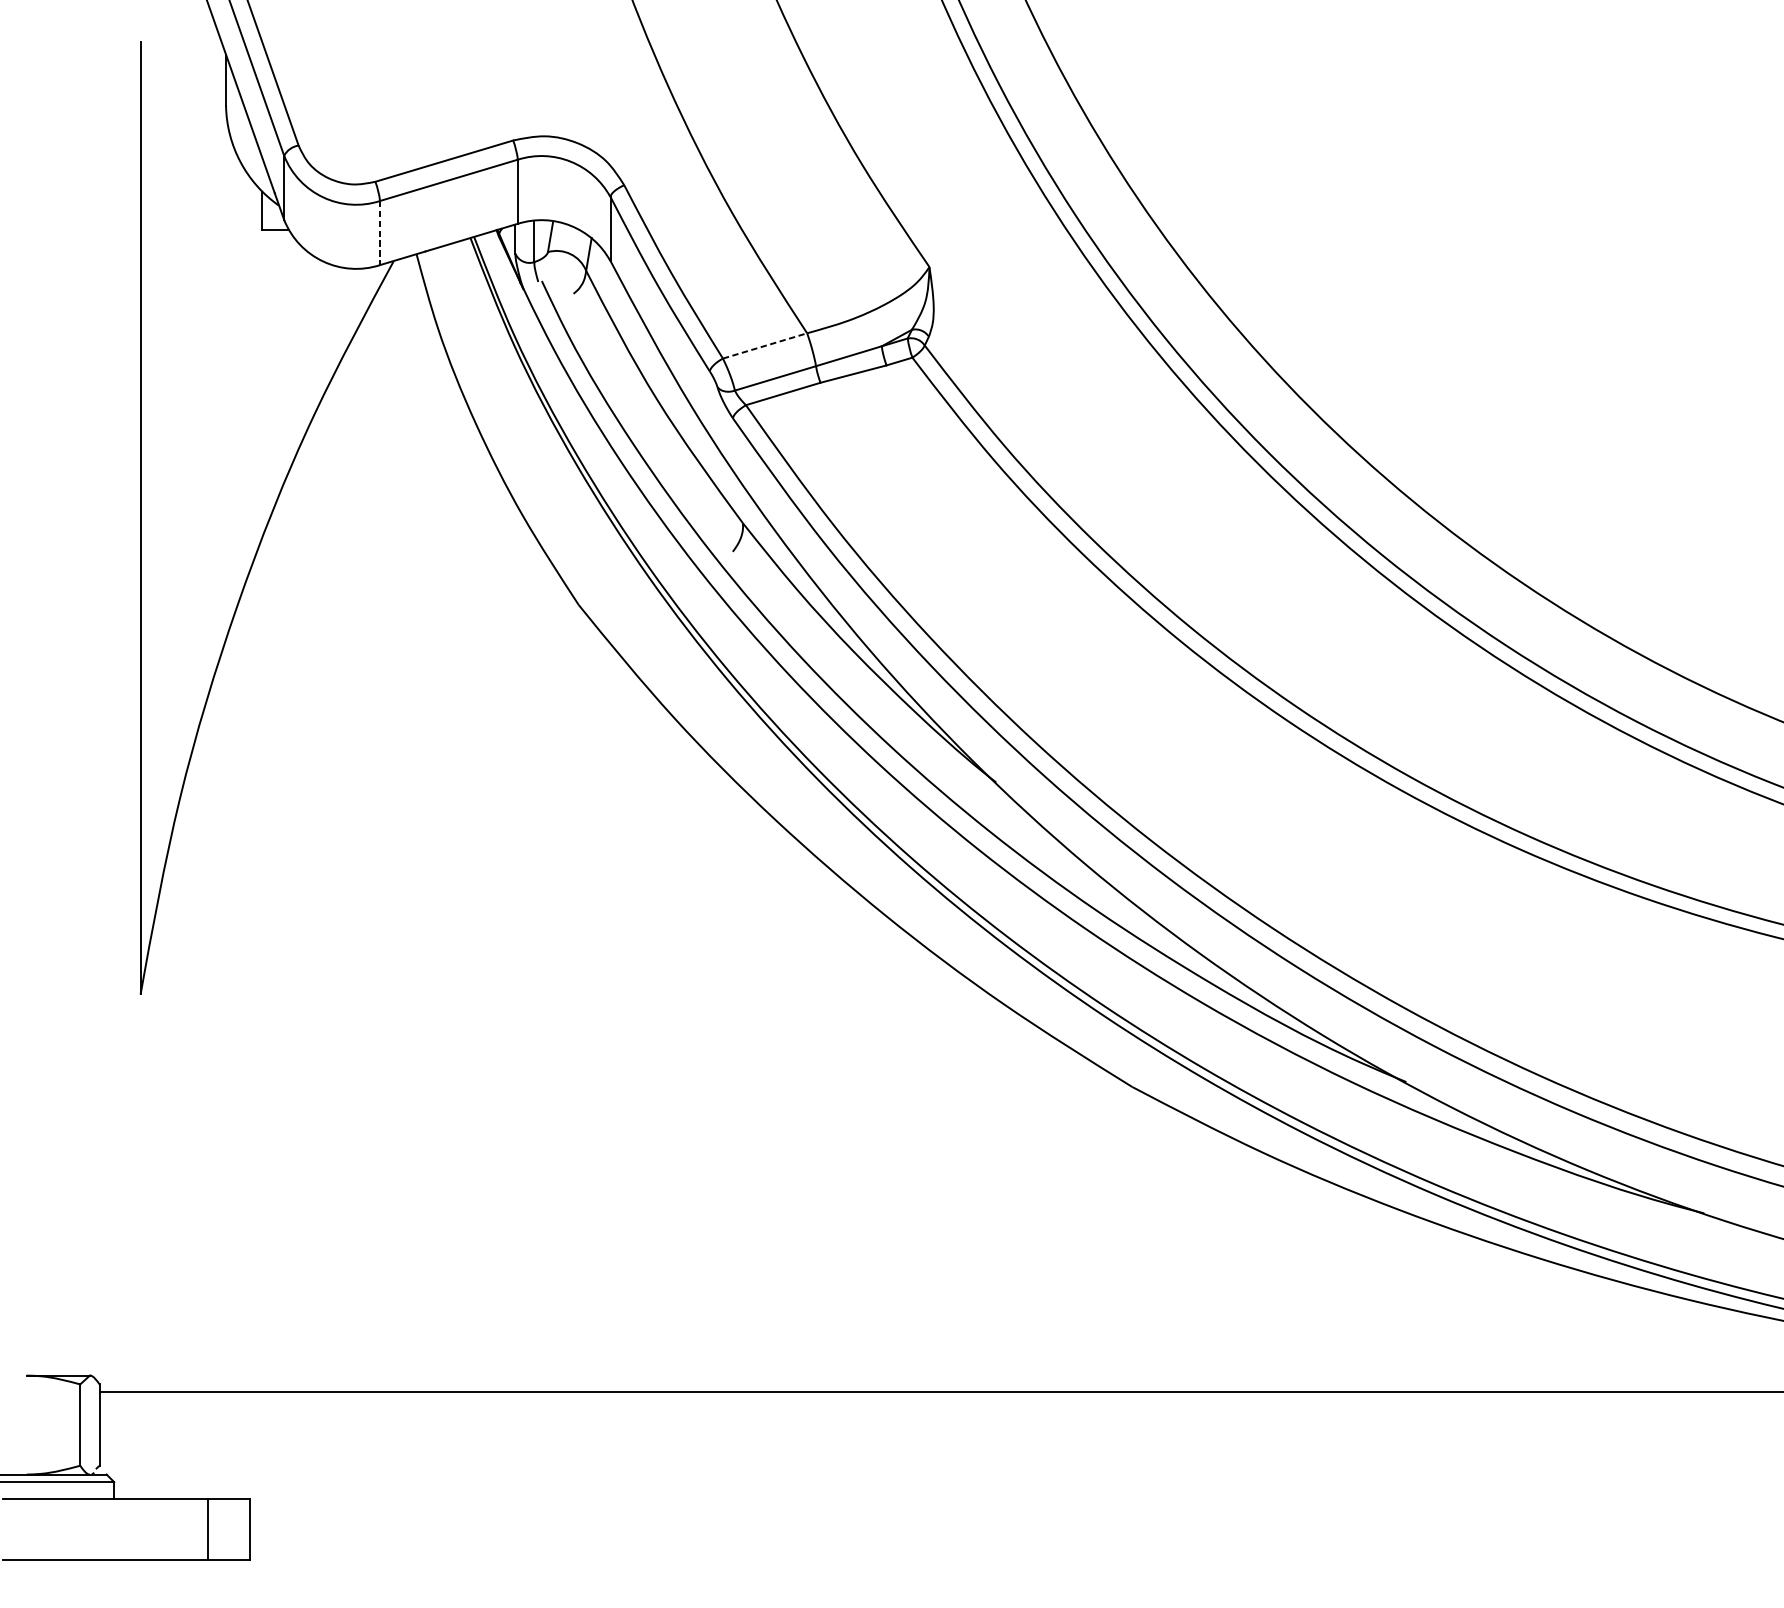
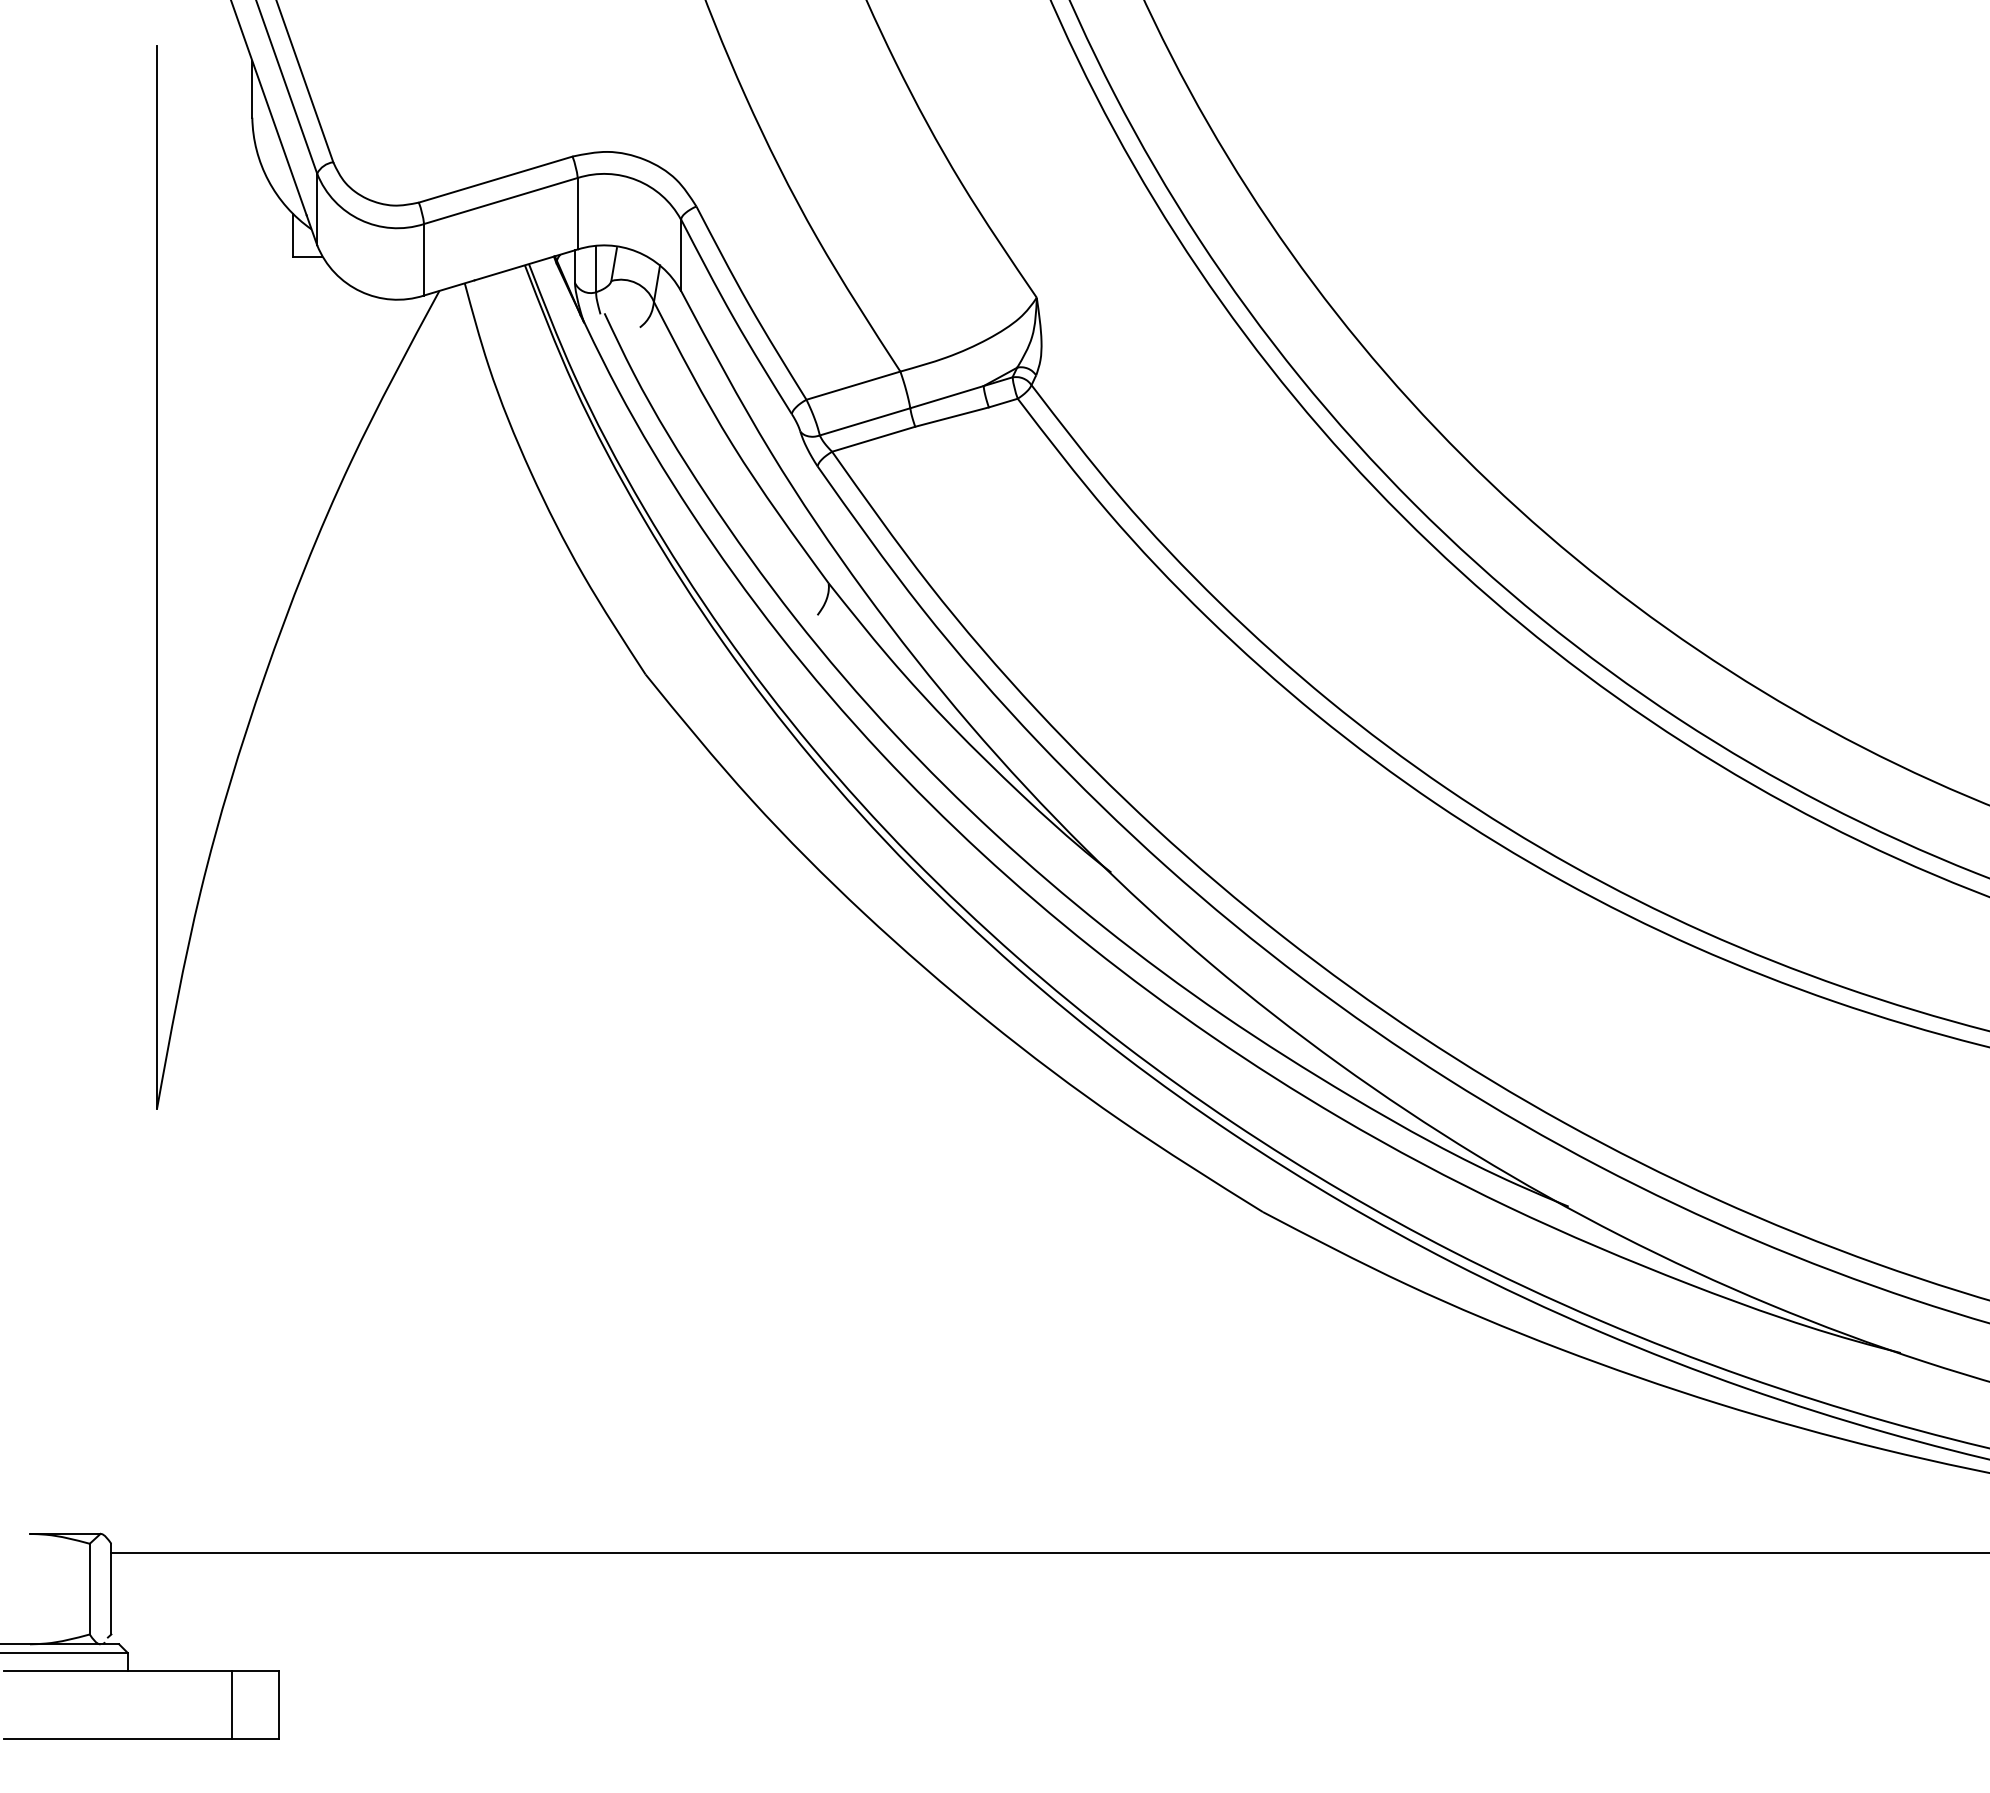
line: (380, 232) -> (424, 259), dashed -> solid
line: (765, 345) -> (853, 385), dashed -> solid

